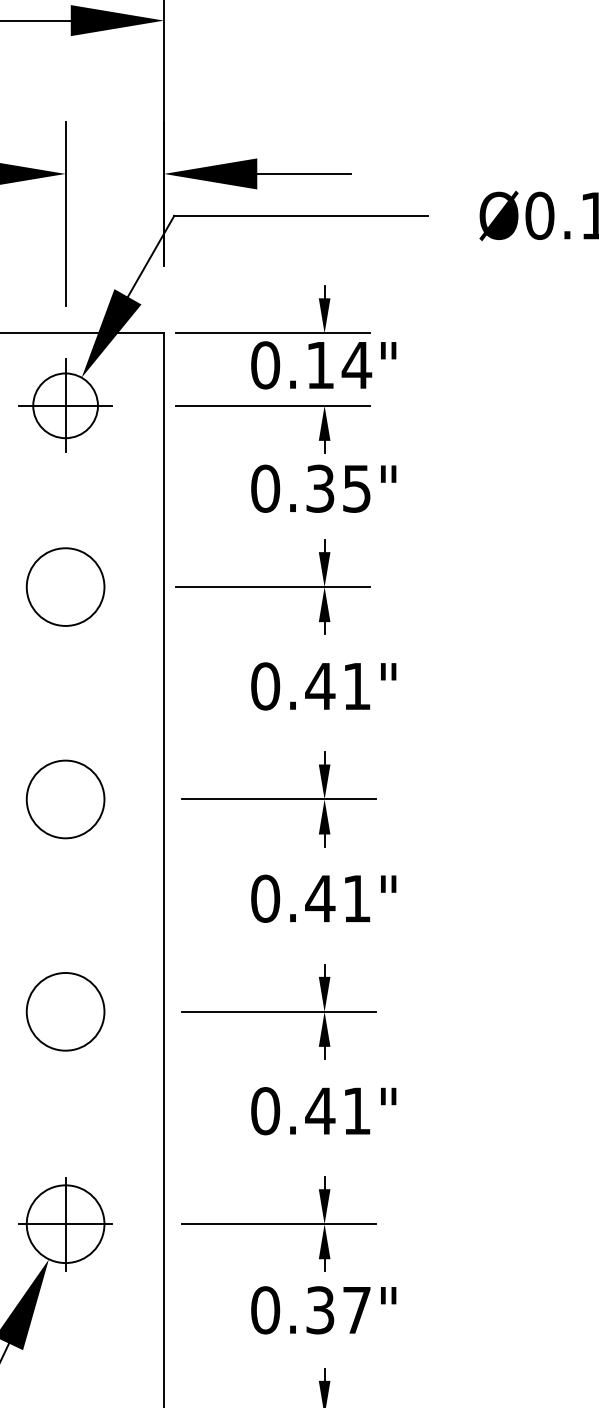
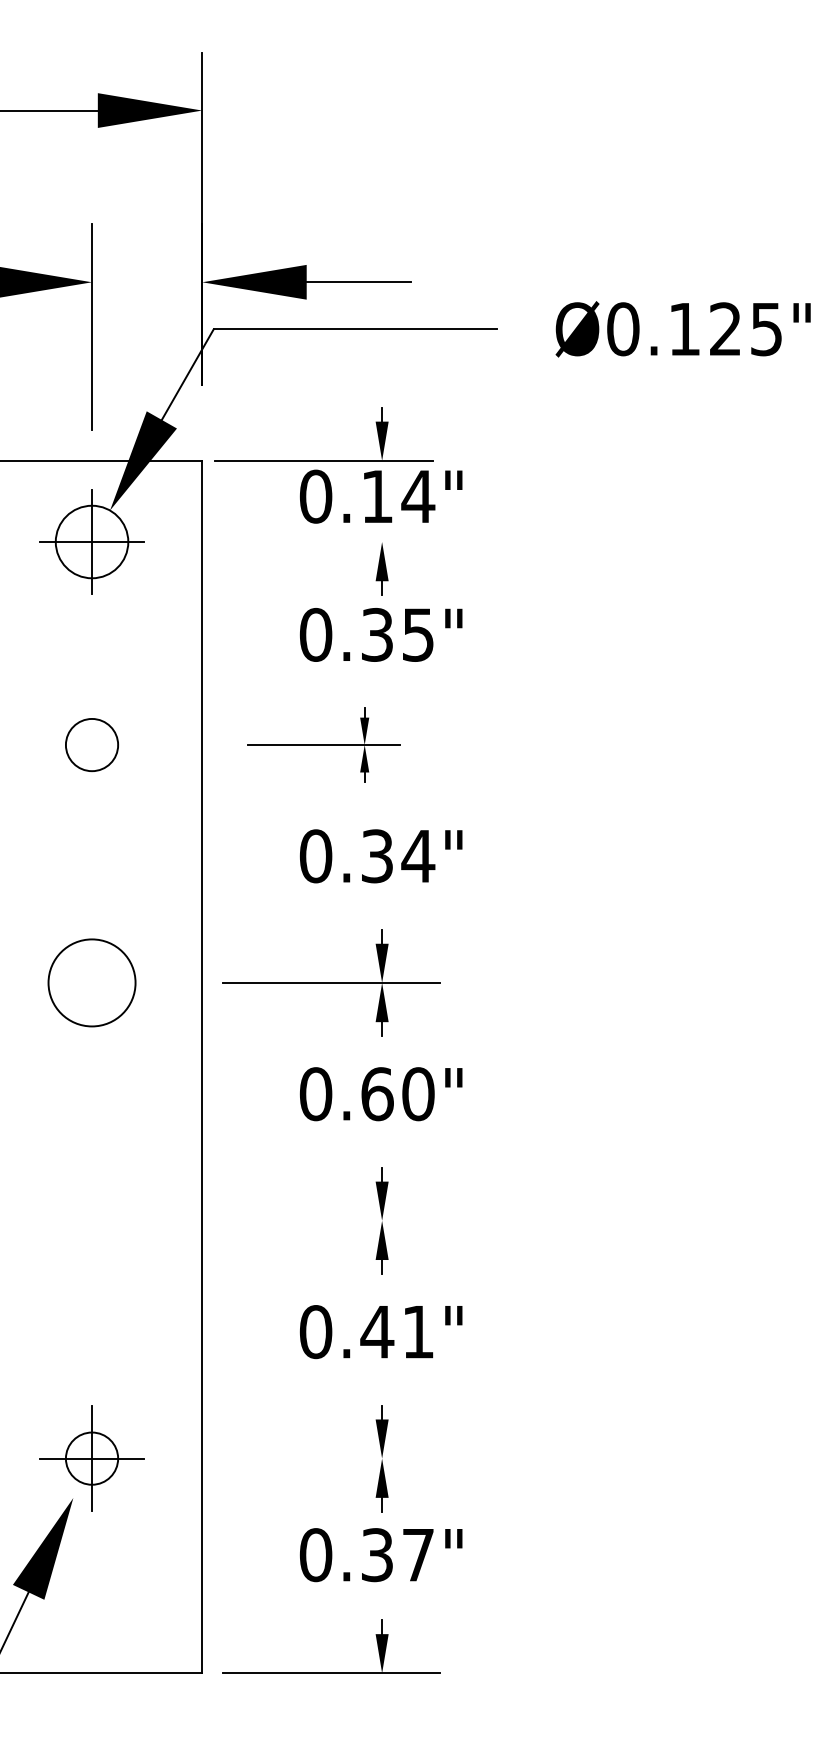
line: (272, 406) -> (323, 542), removed
circle: (65, 586) -> (91, 744), size x0.6
part: (272, 586) -> (323, 744), size x0.7
text: (338, 686) -> (397, 856), 0.41" -> 0.34"
text: (338, 899) -> (397, 1094), 0.41" -> 0.60"
circle: (65, 1011) -> (91, 1220), removed
line: (279, 1011) -> (331, 1220), removed
circle: (65, 1224) -> (91, 1458), size x0.6
line: (279, 1224) -> (331, 1458), removed

